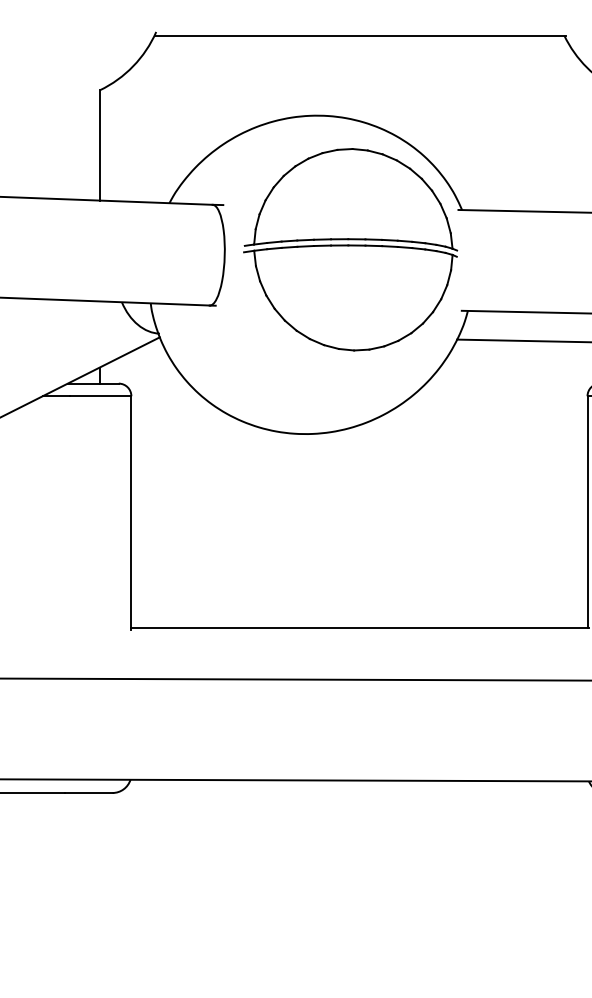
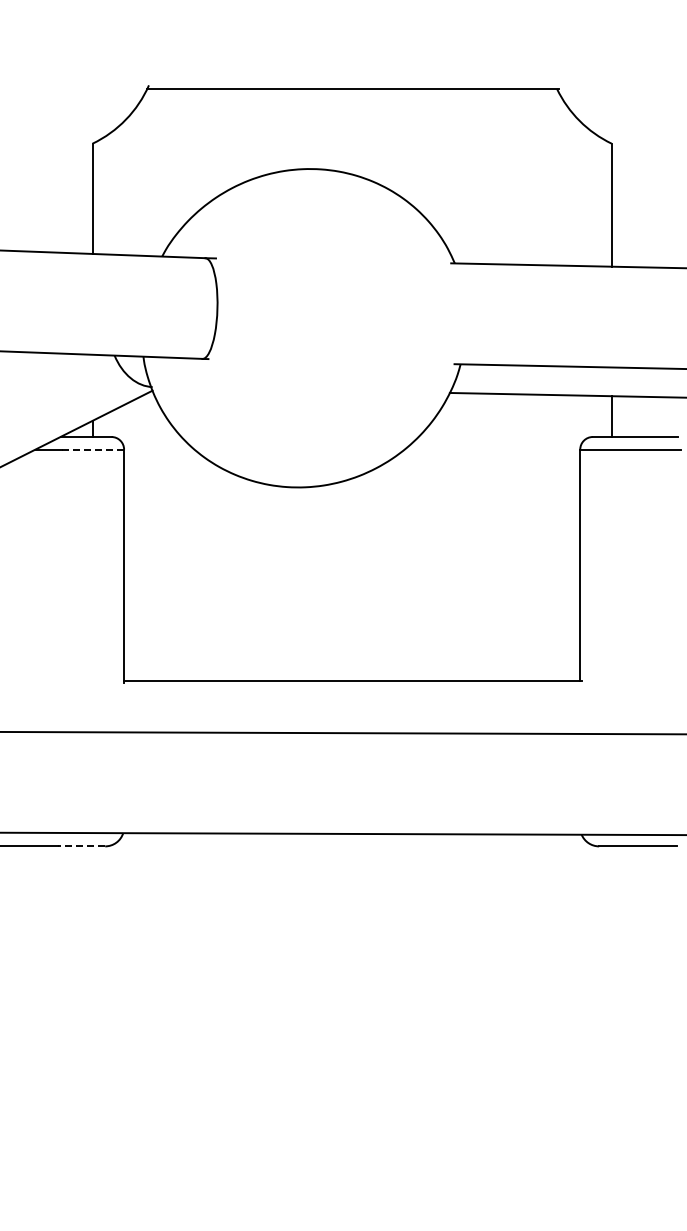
part: (349, 249) -> (342, 302), removed
line: (100, 396) -> (93, 449), solid -> dashed
line: (88, 793) -> (81, 846), solid -> dashed

